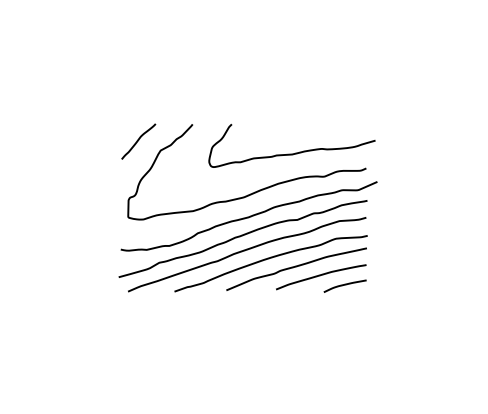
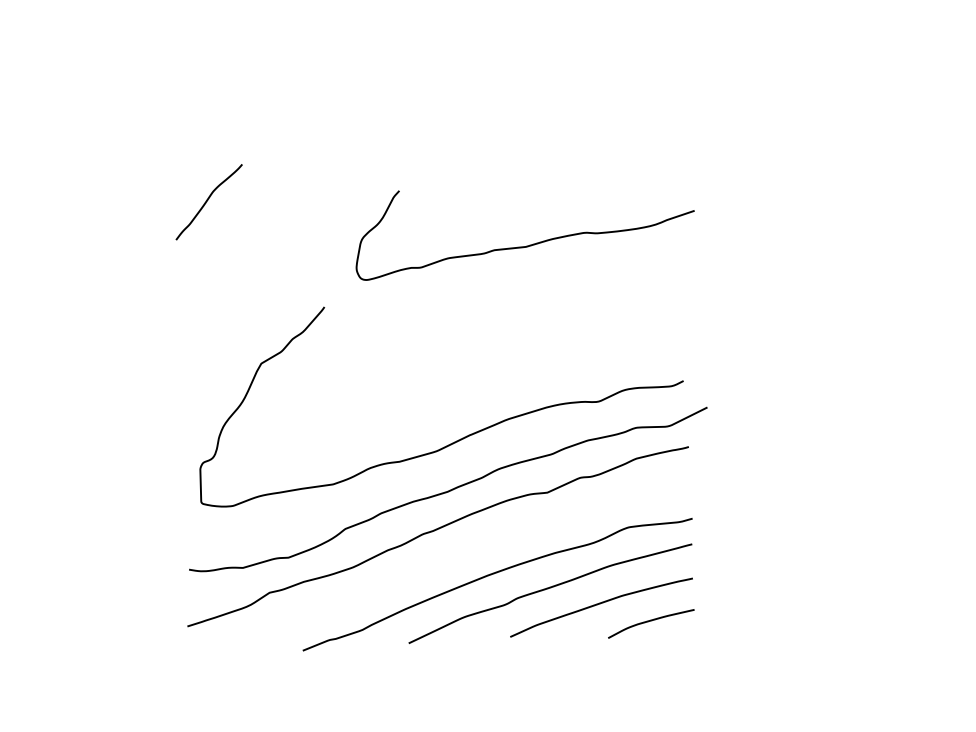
curve: (138, 141) -> (208, 201), moved
curve: (291, 153) -> (524, 244), moved
curve: (245, 251) -> (444, 562), removed

